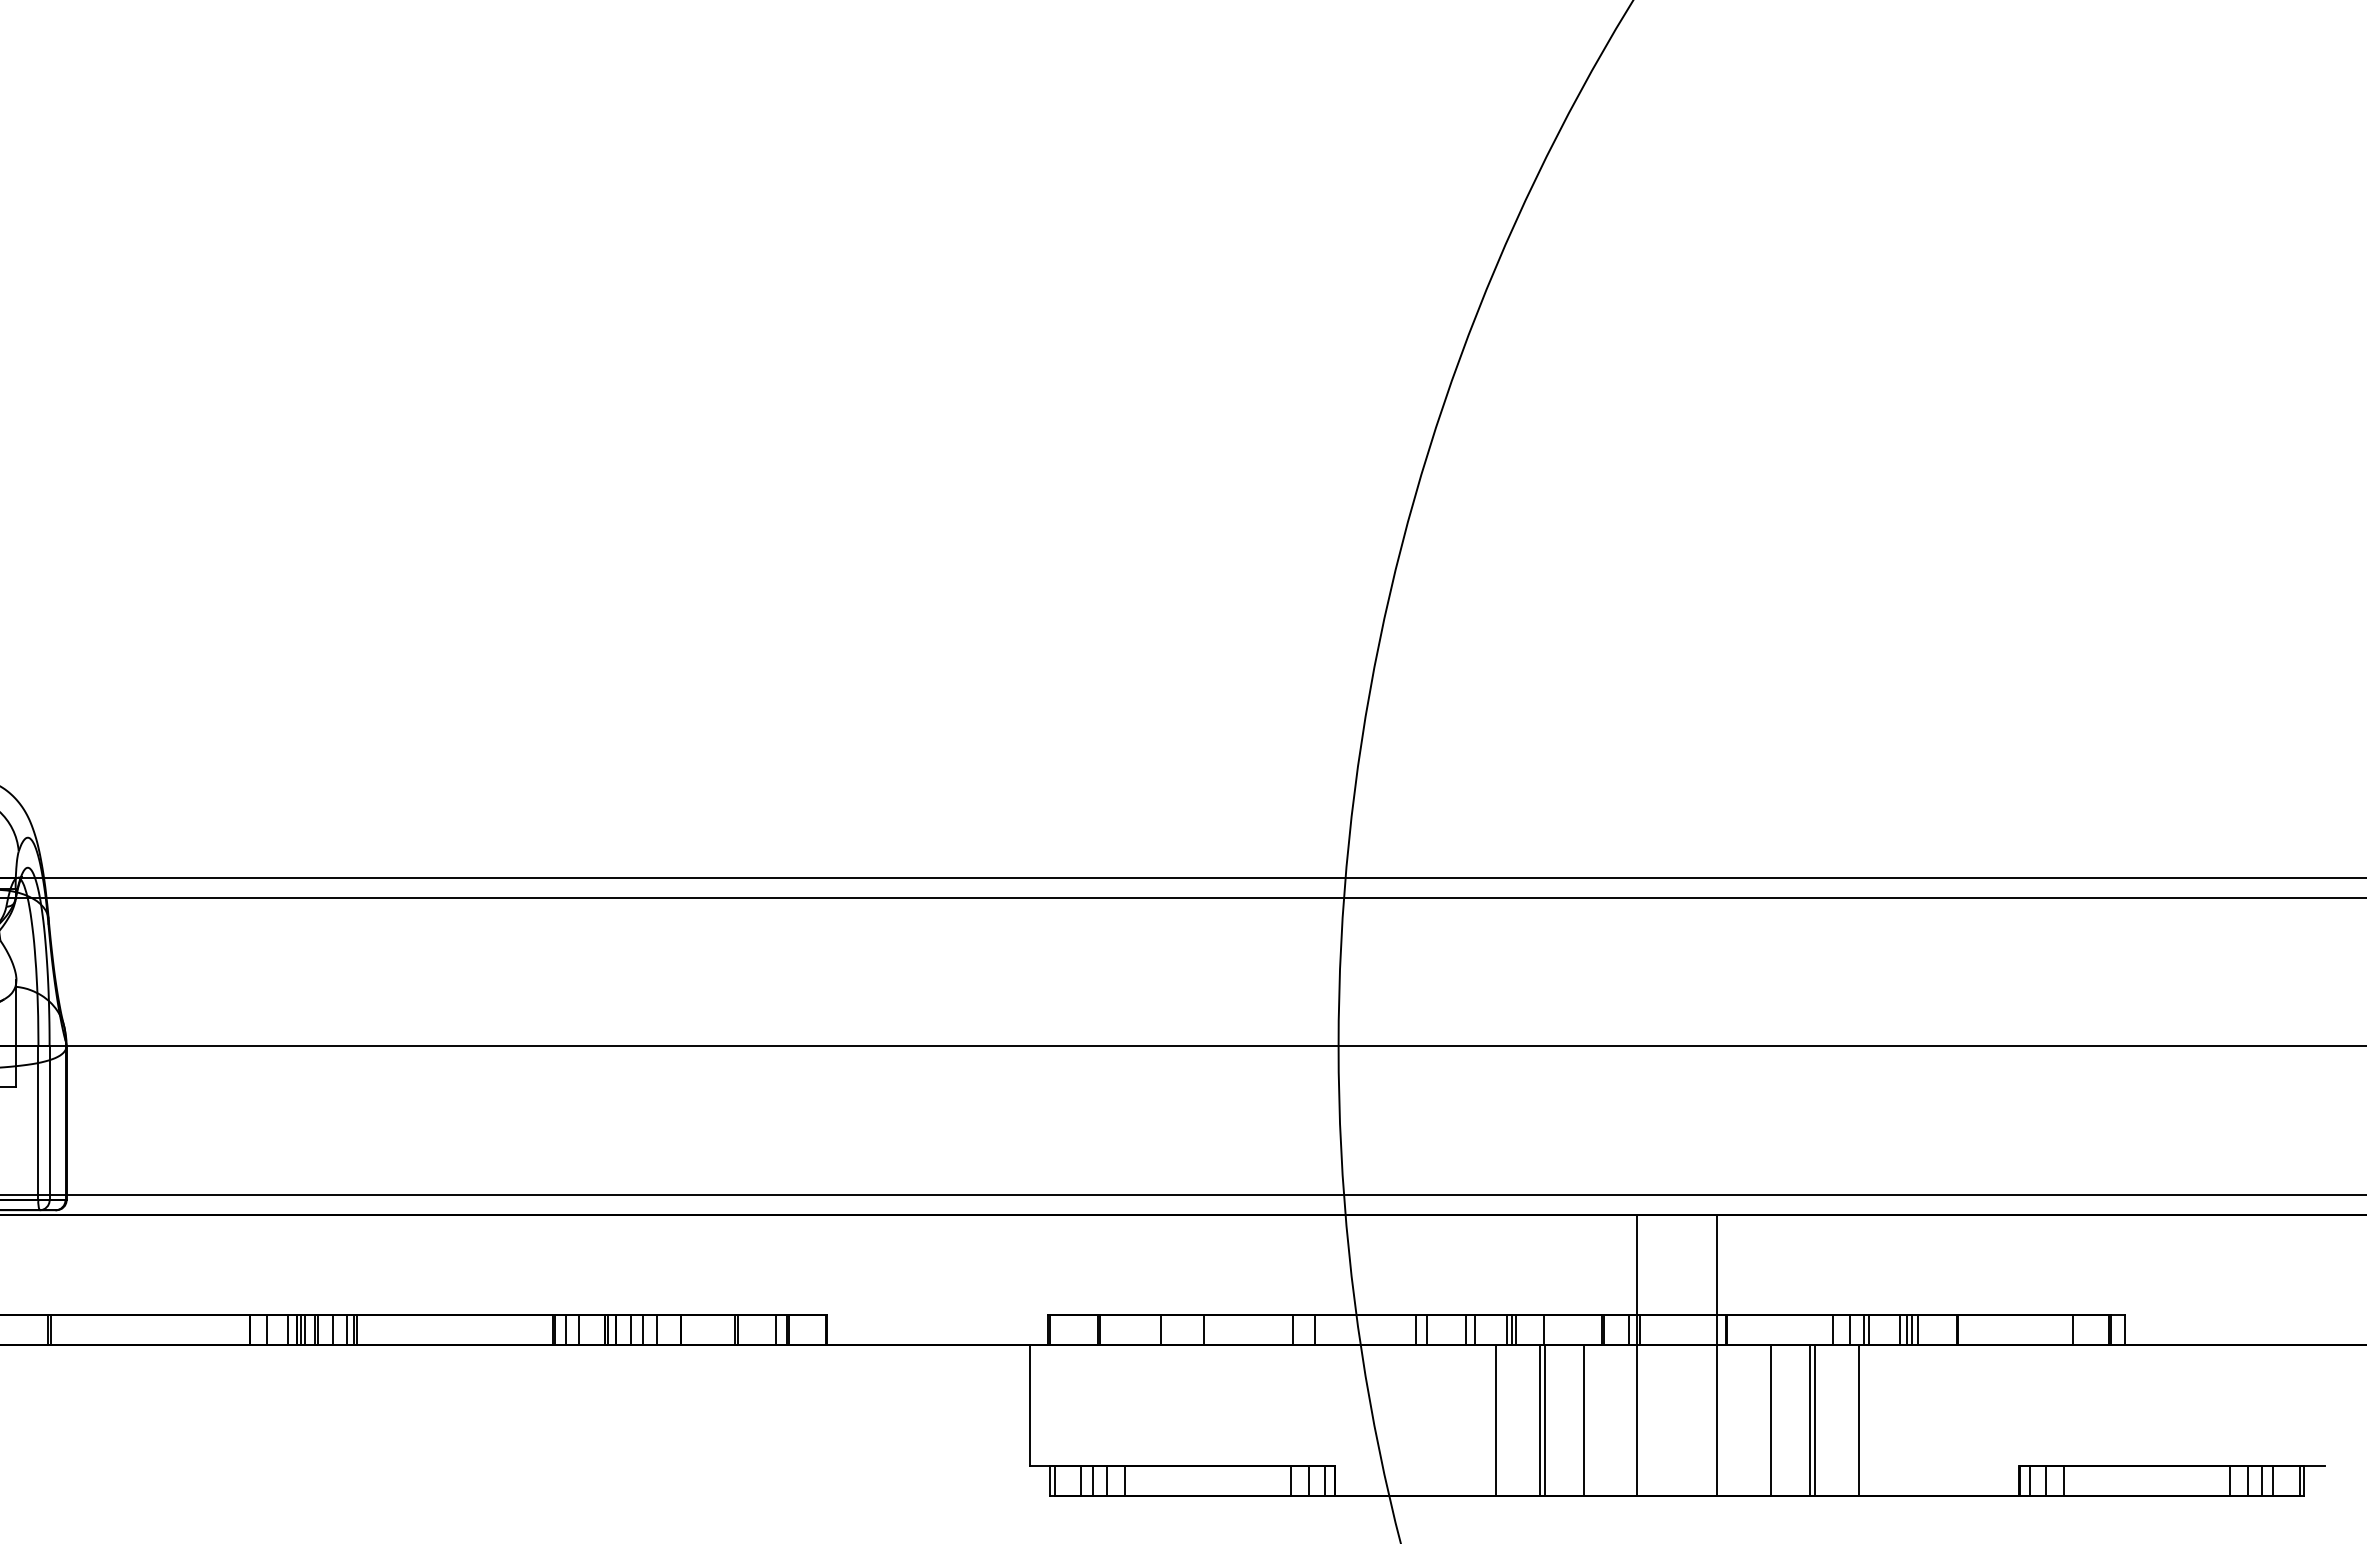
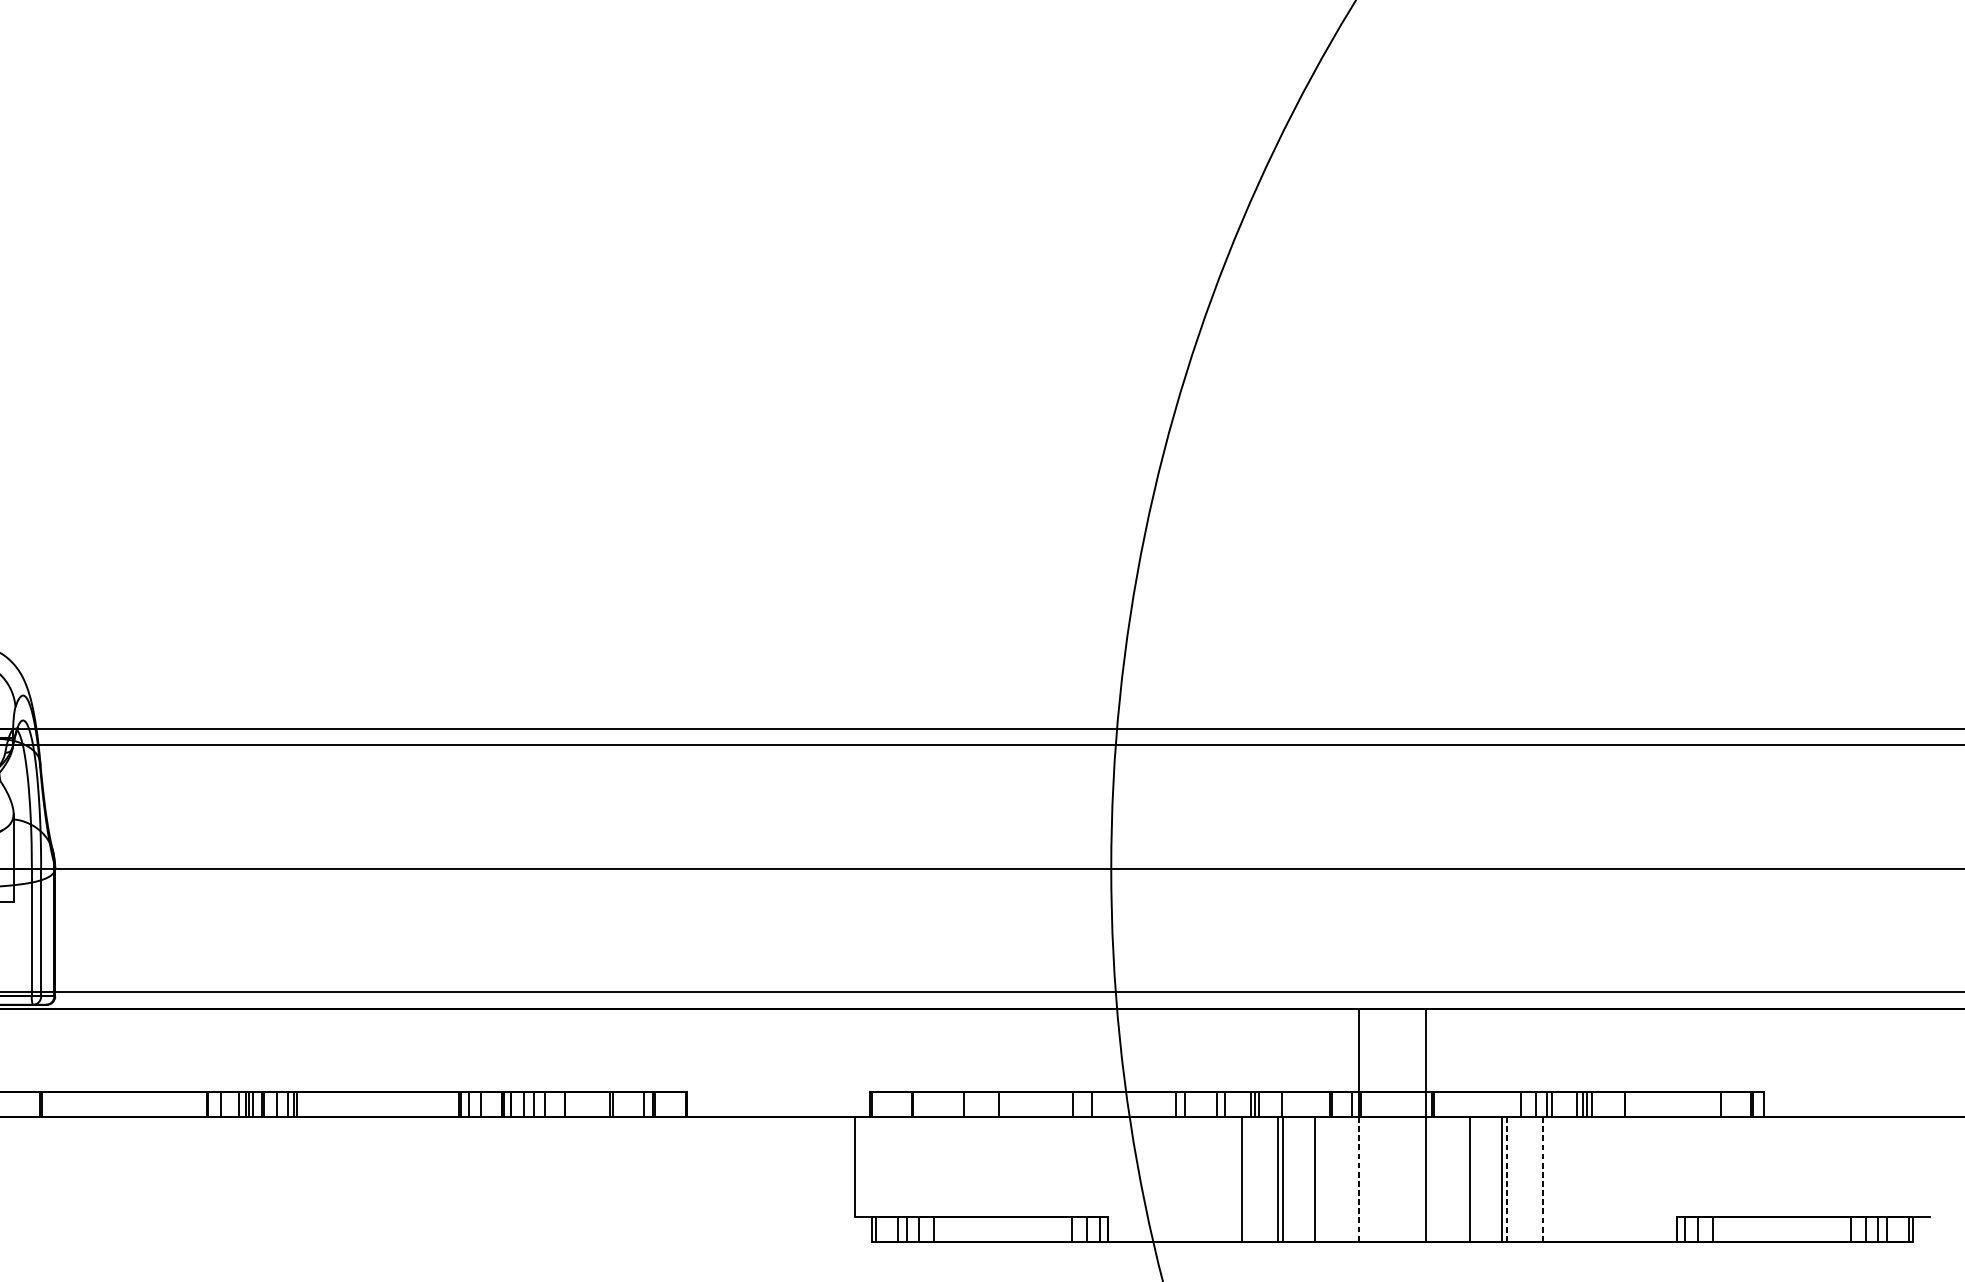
line: (1814, 1419) -> (1506, 1178), solid -> dashed
line: (1859, 1419) -> (1543, 1178), solid -> dashed
line: (1637, 1420) -> (1359, 1179), solid -> dashed

